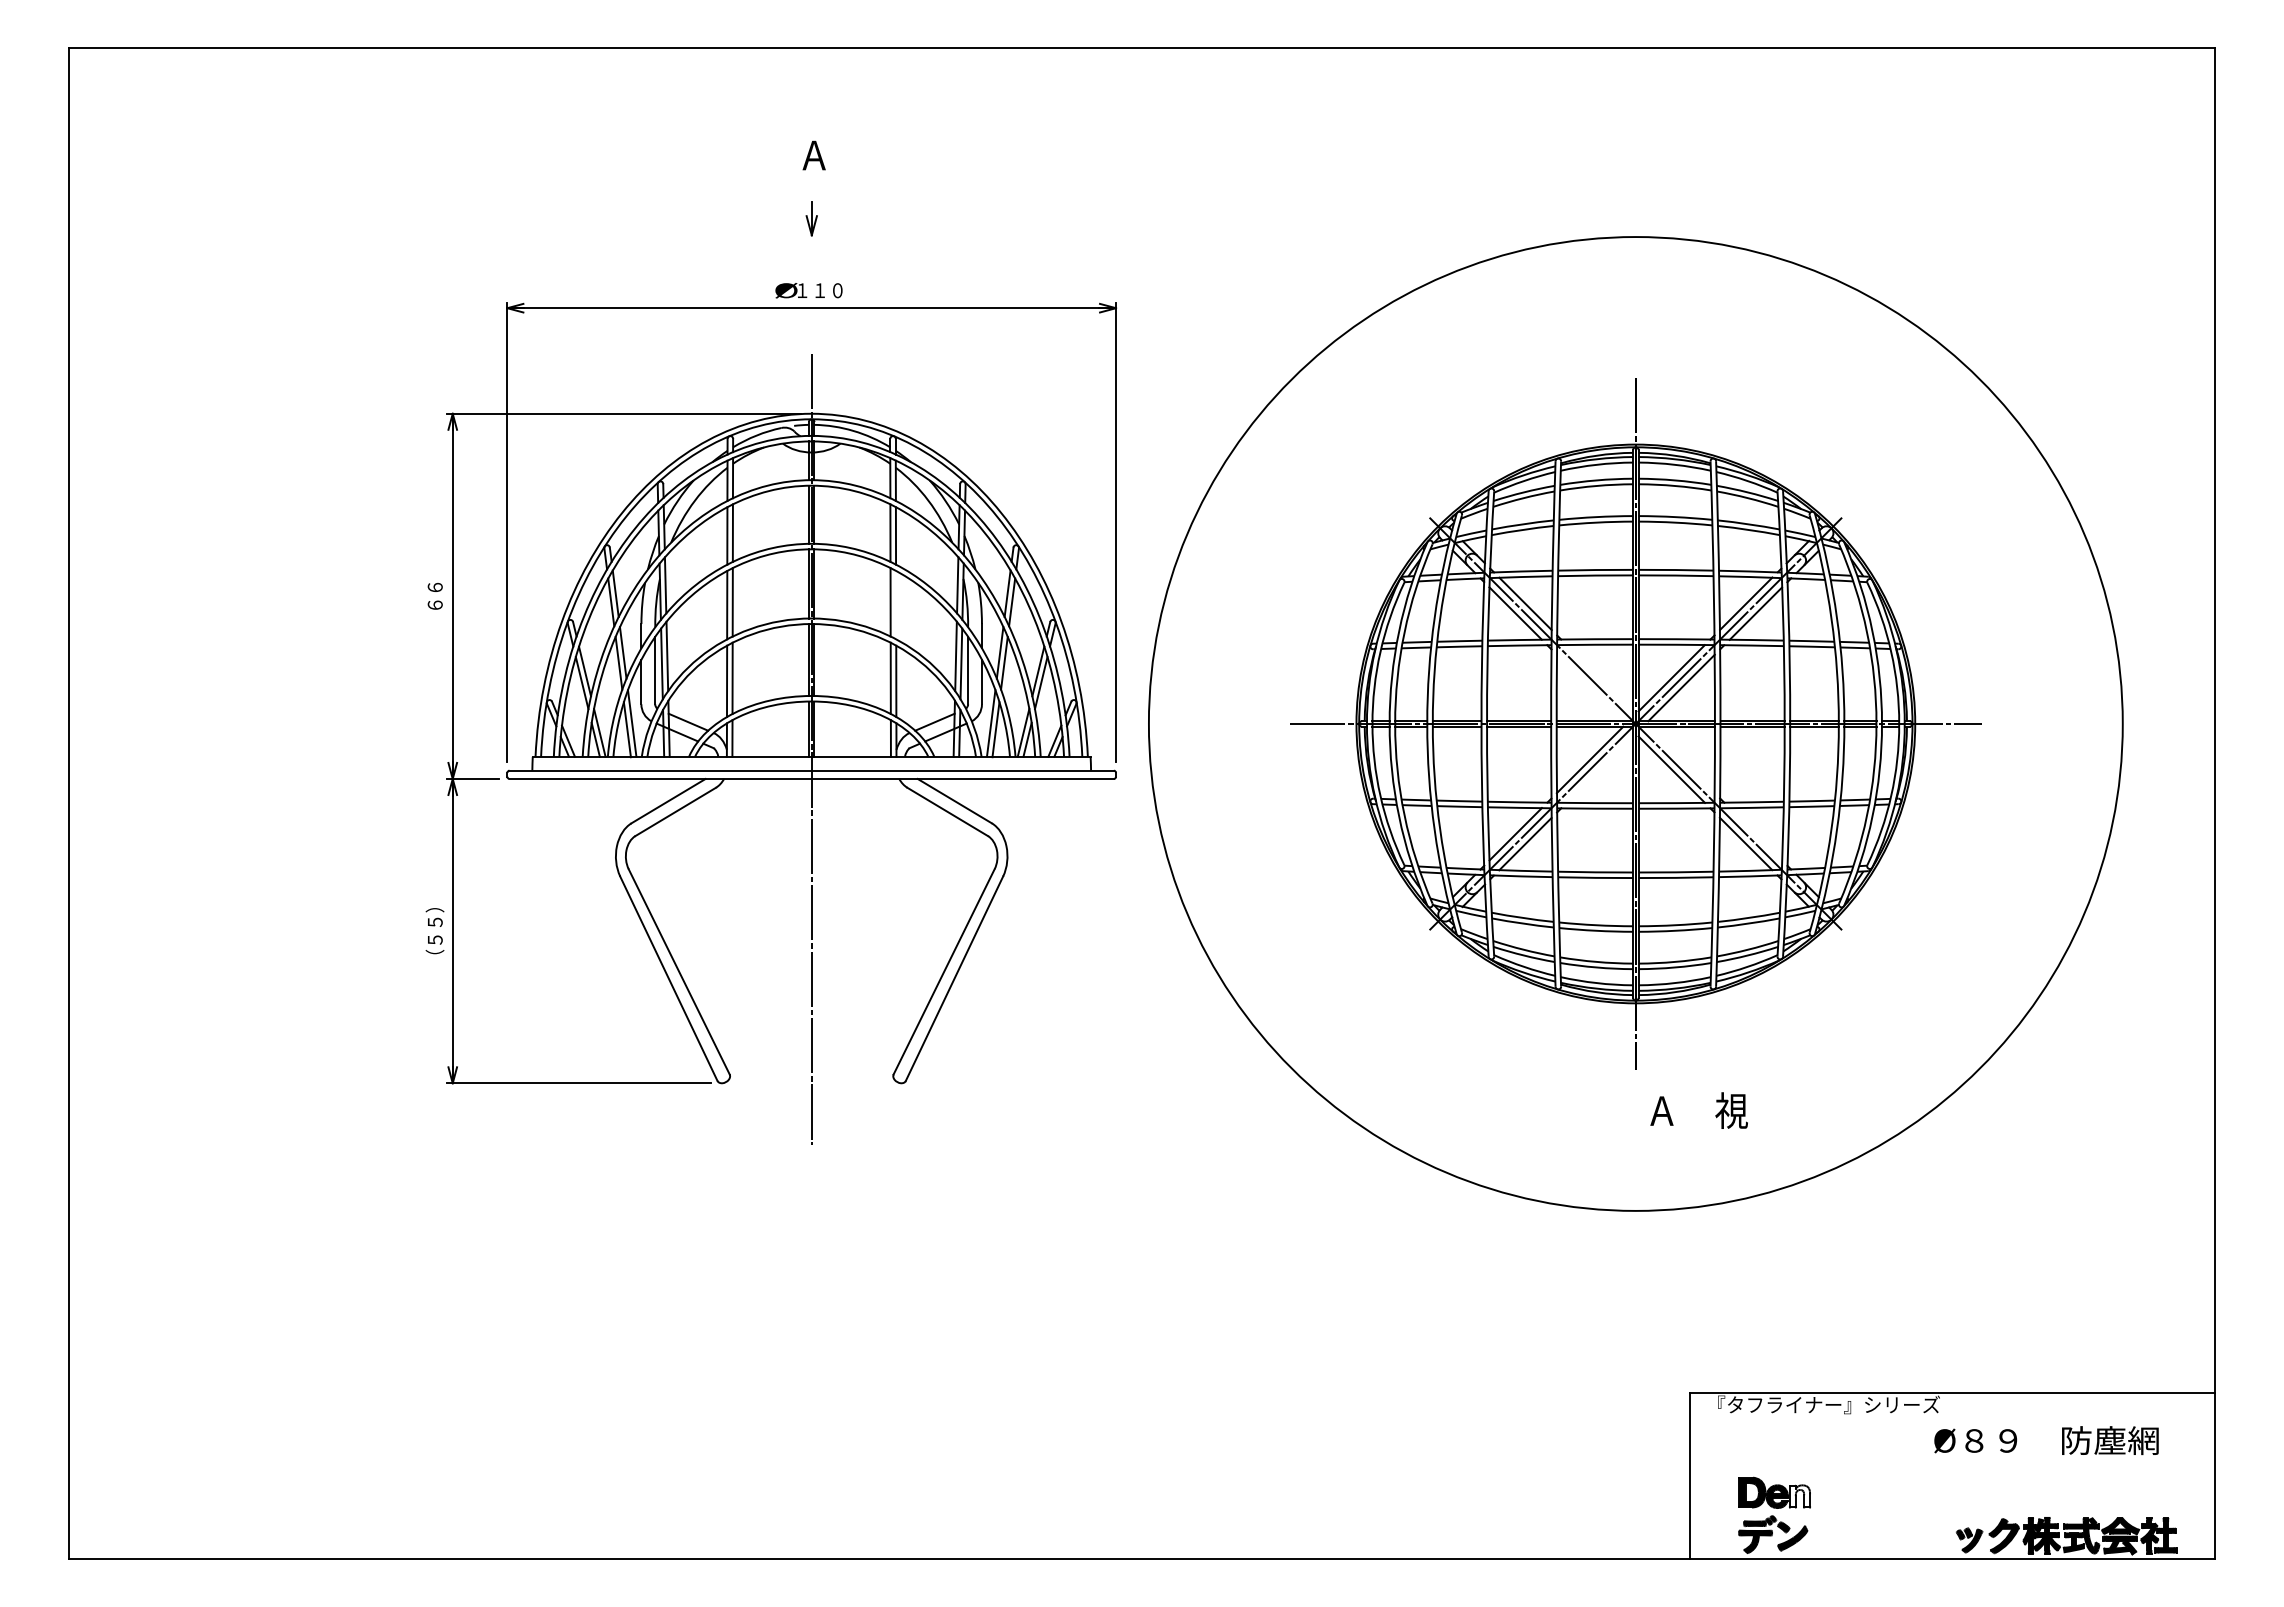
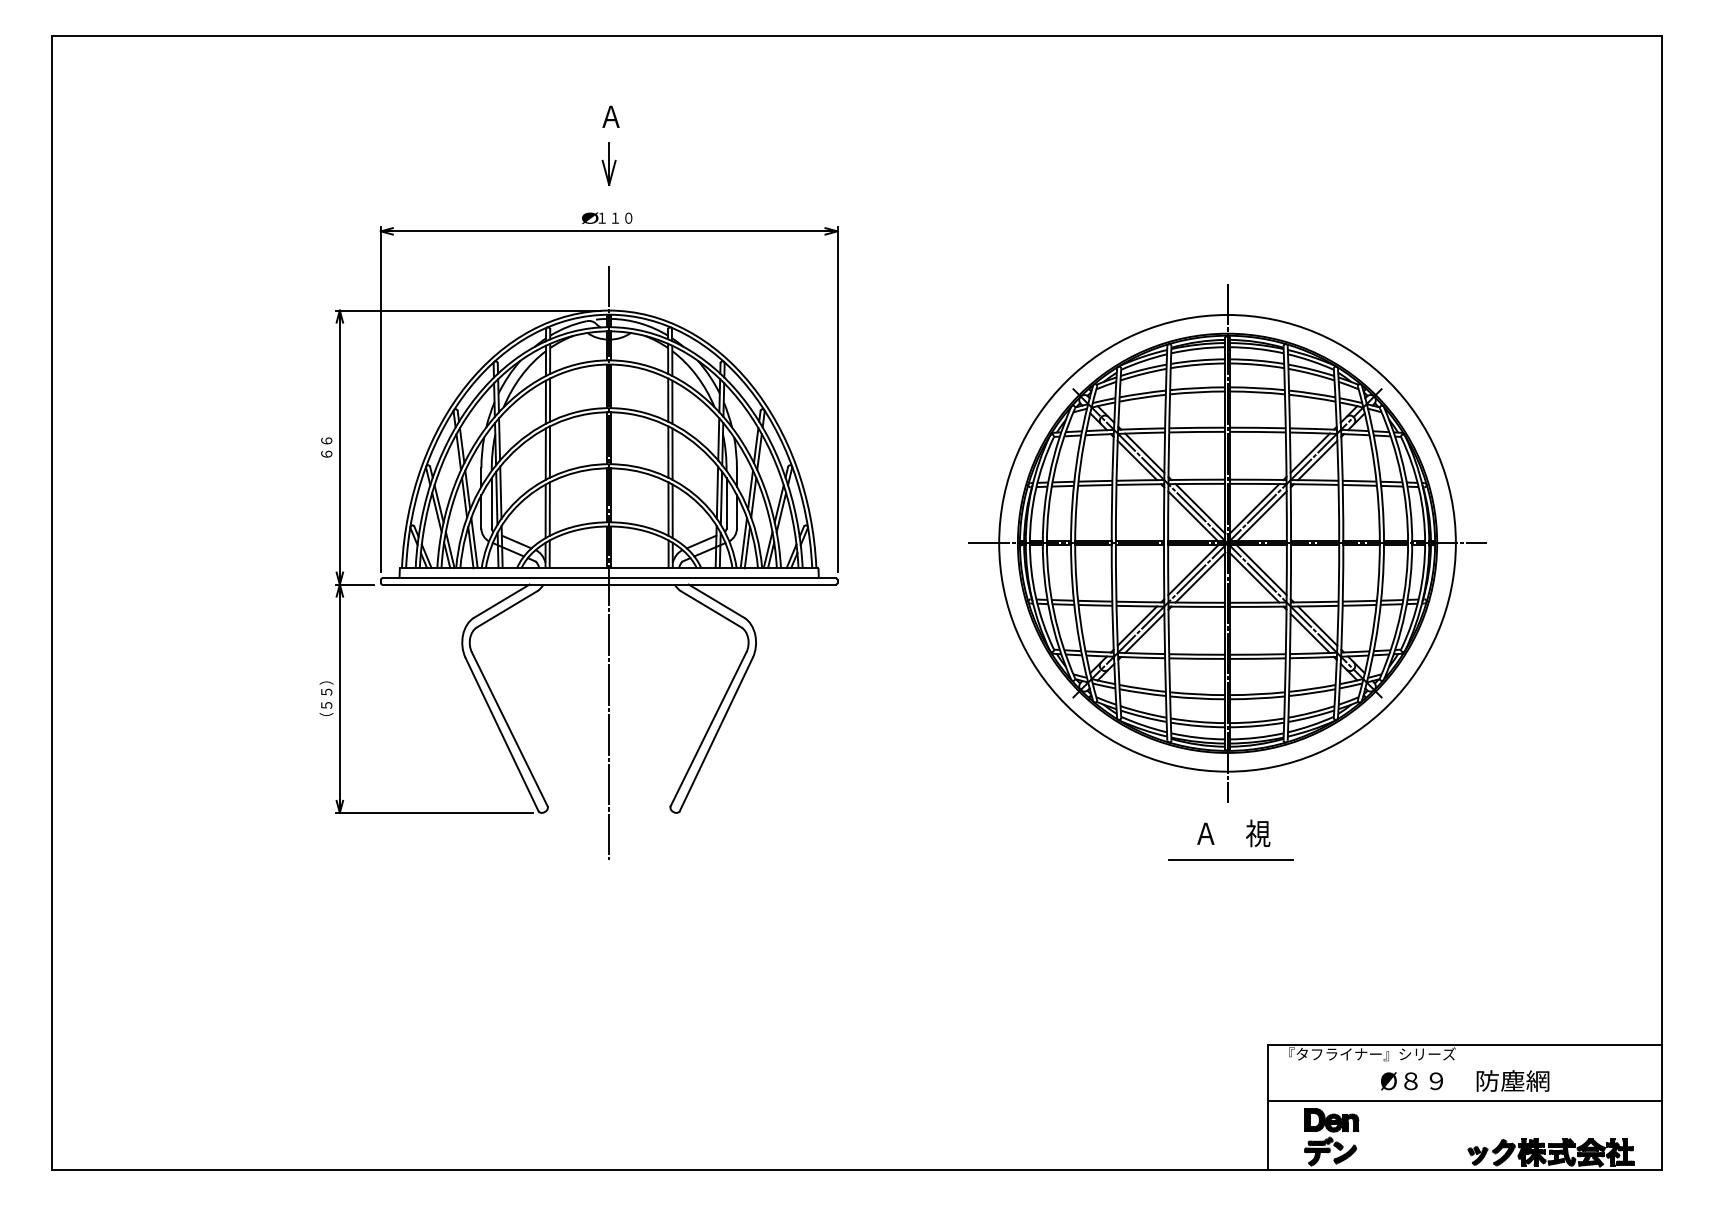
part: (811, 218) -> (609, 164), size x1.67
line: (896, 604) -> (672, 453), added
line: (1599, 677) -> (1200, 508), added
line: (1590, 687) -> (1193, 515), added
circle: (1635, 723) -> (1227, 542), size x0.62
line: (1681, 759) -> (1261, 569), added
line: (1599, 769) -> (1200, 577), added
line: (1755, 834) -> (1317, 626), added
text: (1698, 1110) -> (1233, 833), moved
line: (1640, 1145) -> (1231, 859), added
text: (2046, 1440) -> (1465, 1080), moved
line: (1952, 1467) -> (1465, 1101), added
fill: (1799, 1496) -> (1350, 1122), added

